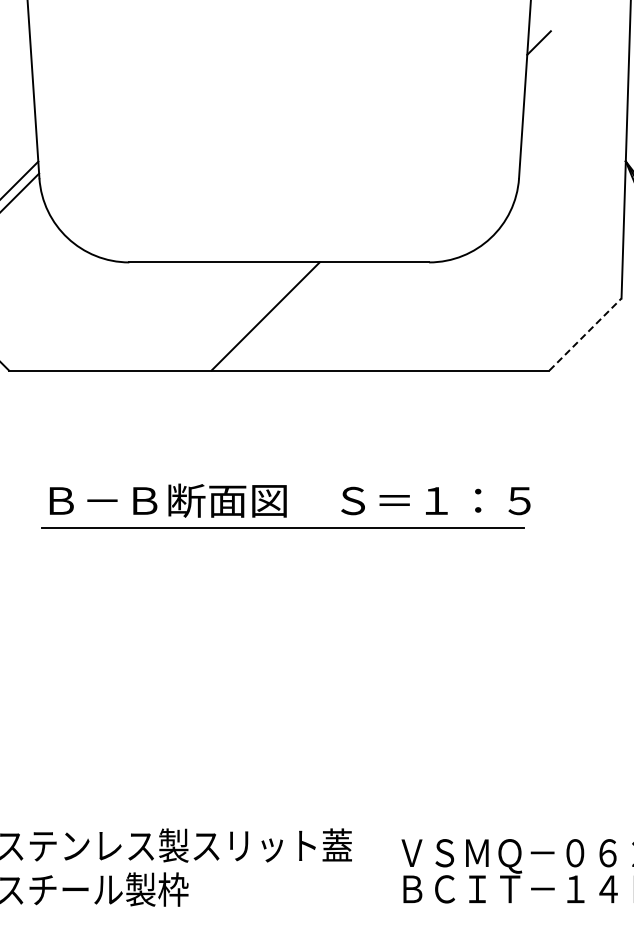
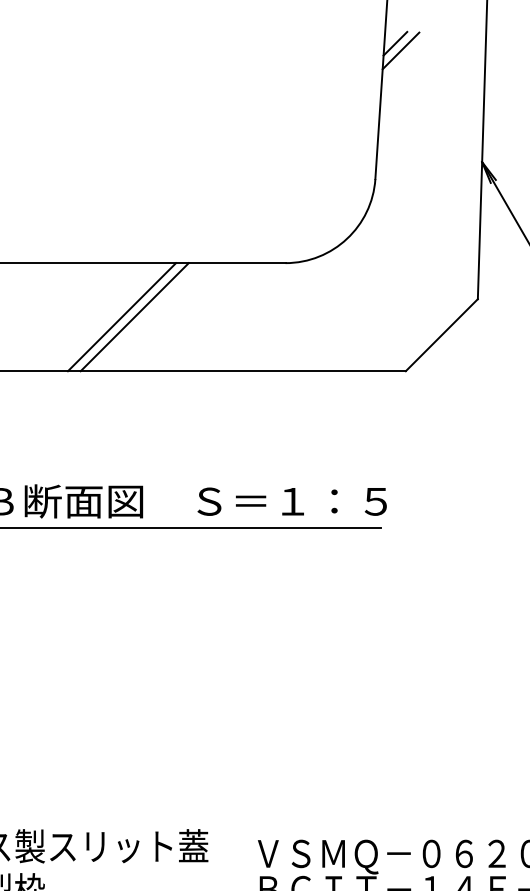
line: (544, 49) -> (400, 50), added
line: (278, 316) -> (134, 317), added
line: (585, 334) -> (441, 335), dashed -> solid

